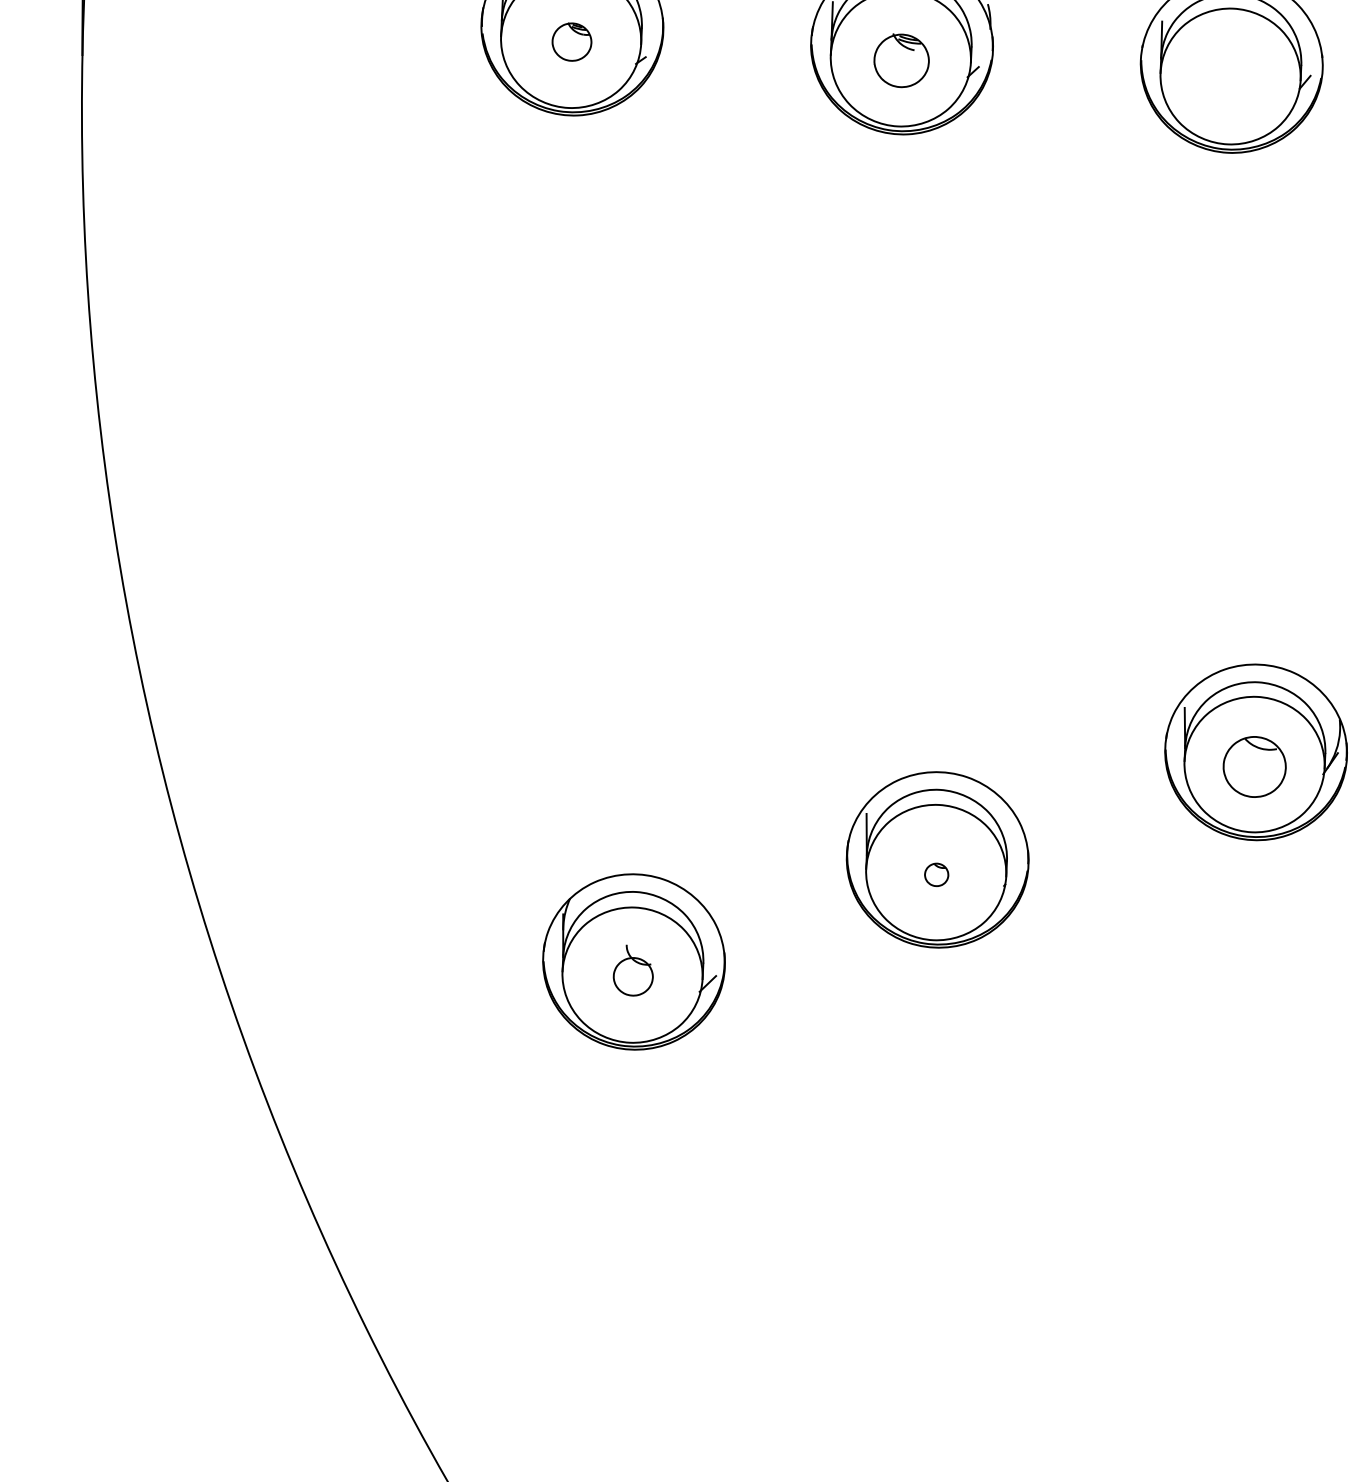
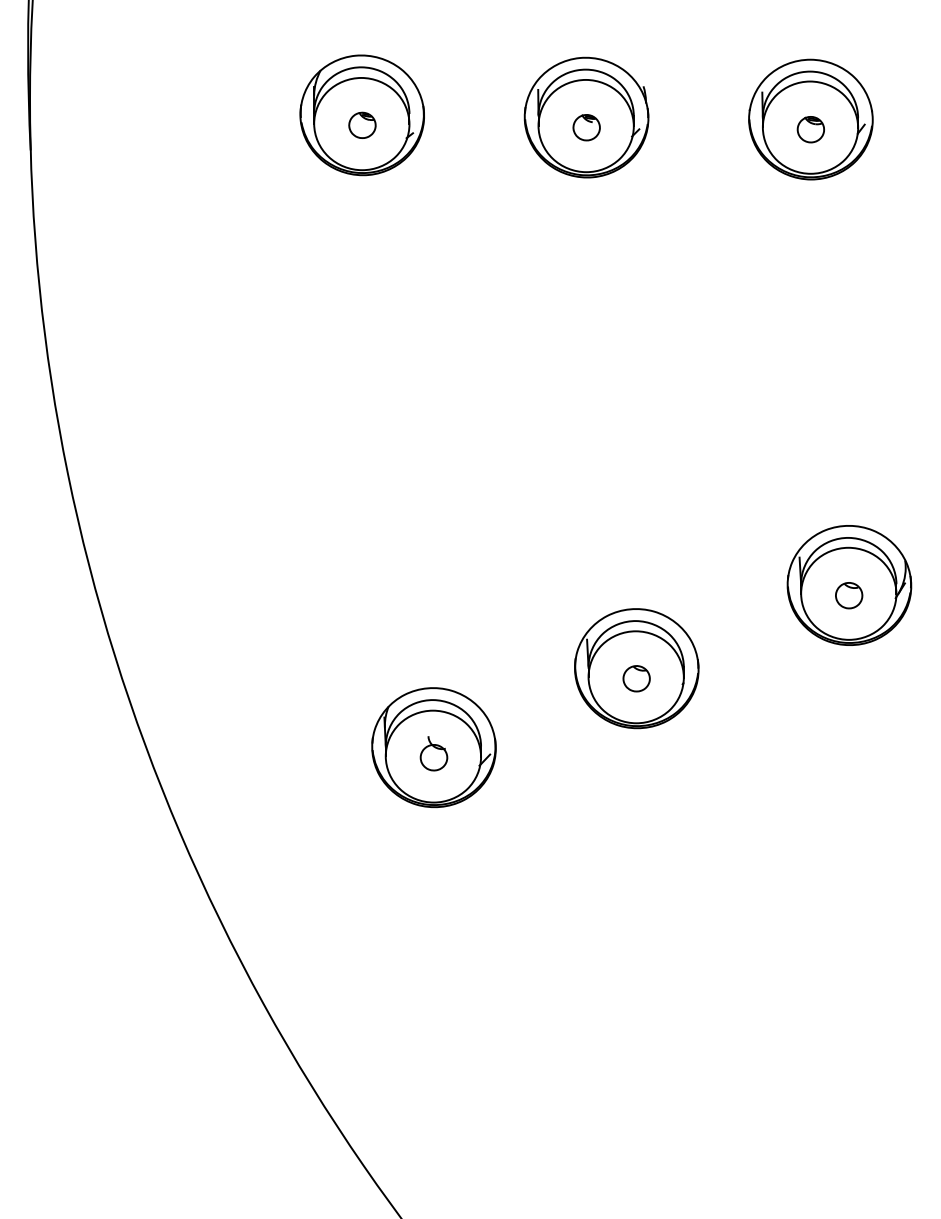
part: (901, 60) -> (586, 127), size x0.71
part: (1230, 79) -> (810, 129), added
part: (1255, 767) -> (849, 595), size x0.62
part: (936, 874) -> (636, 678), size x1.67

